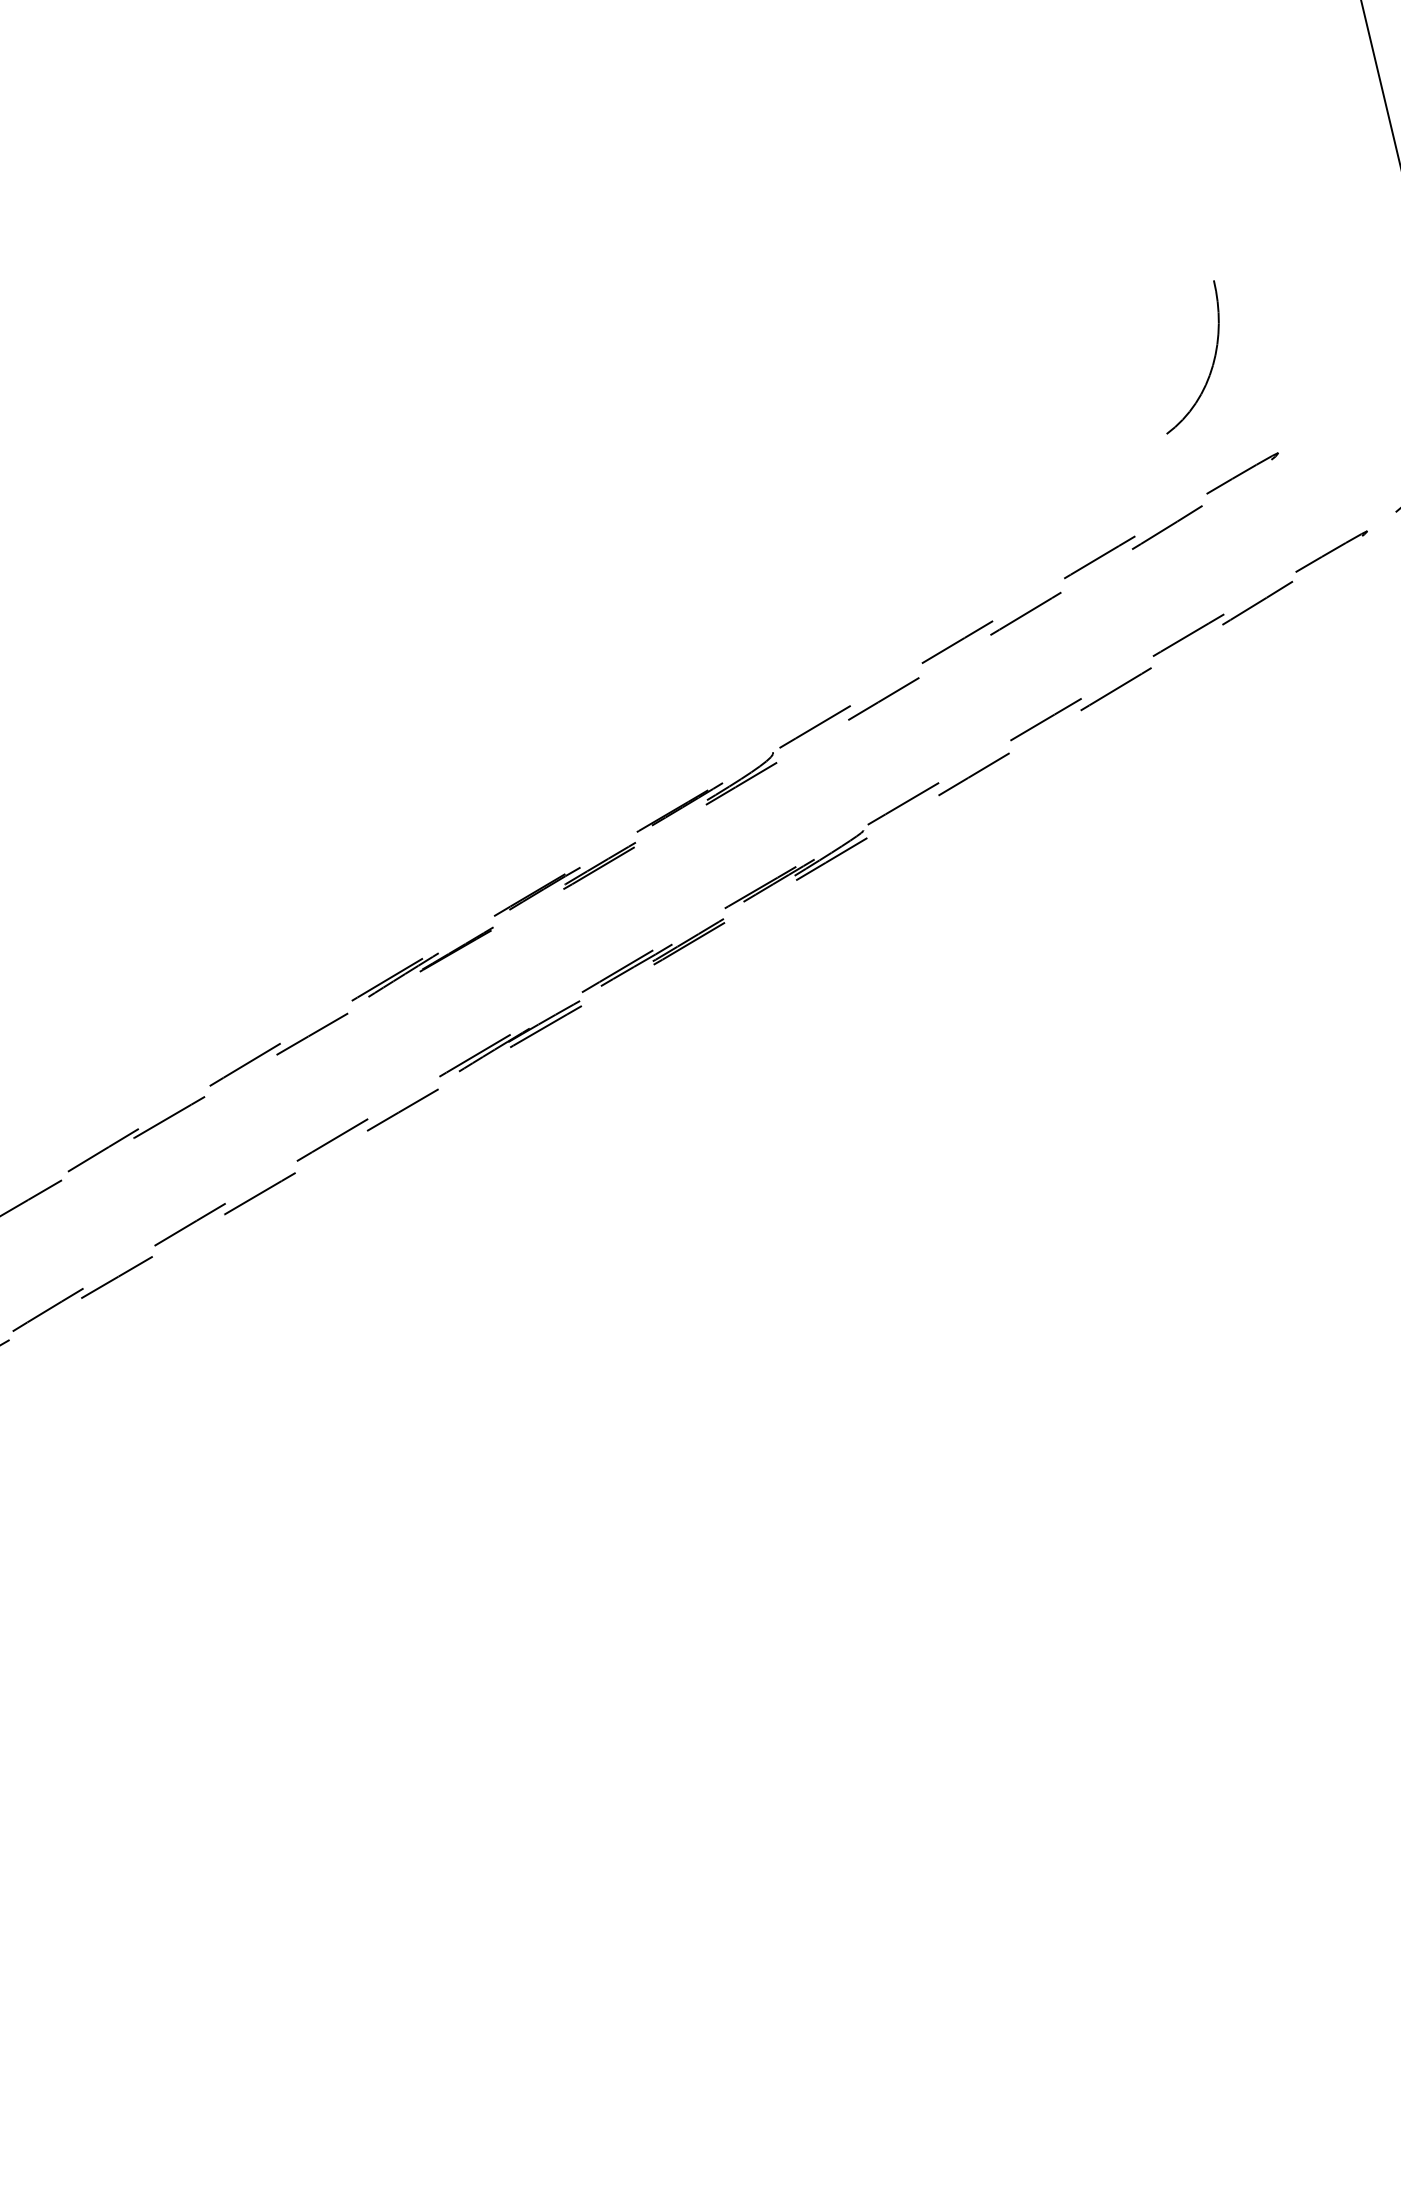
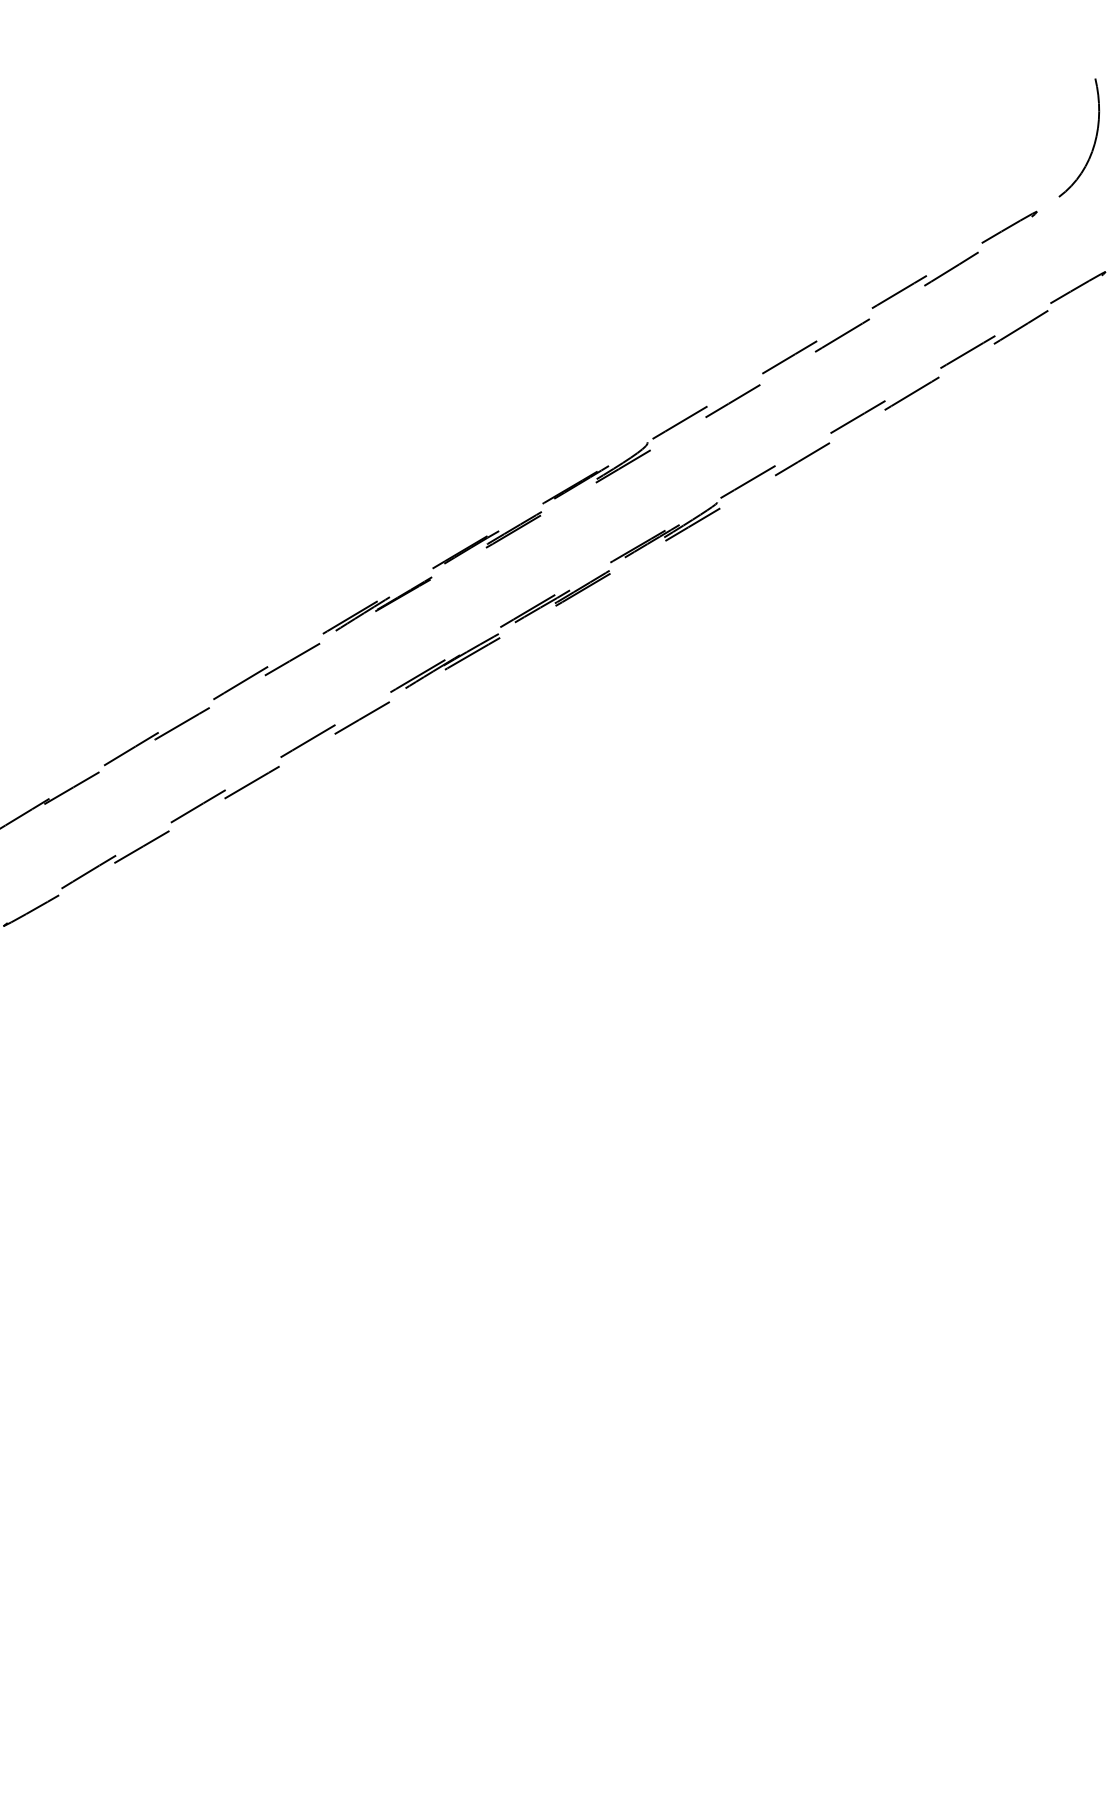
curve: (1212, 359) -> (1094, 139), moved

